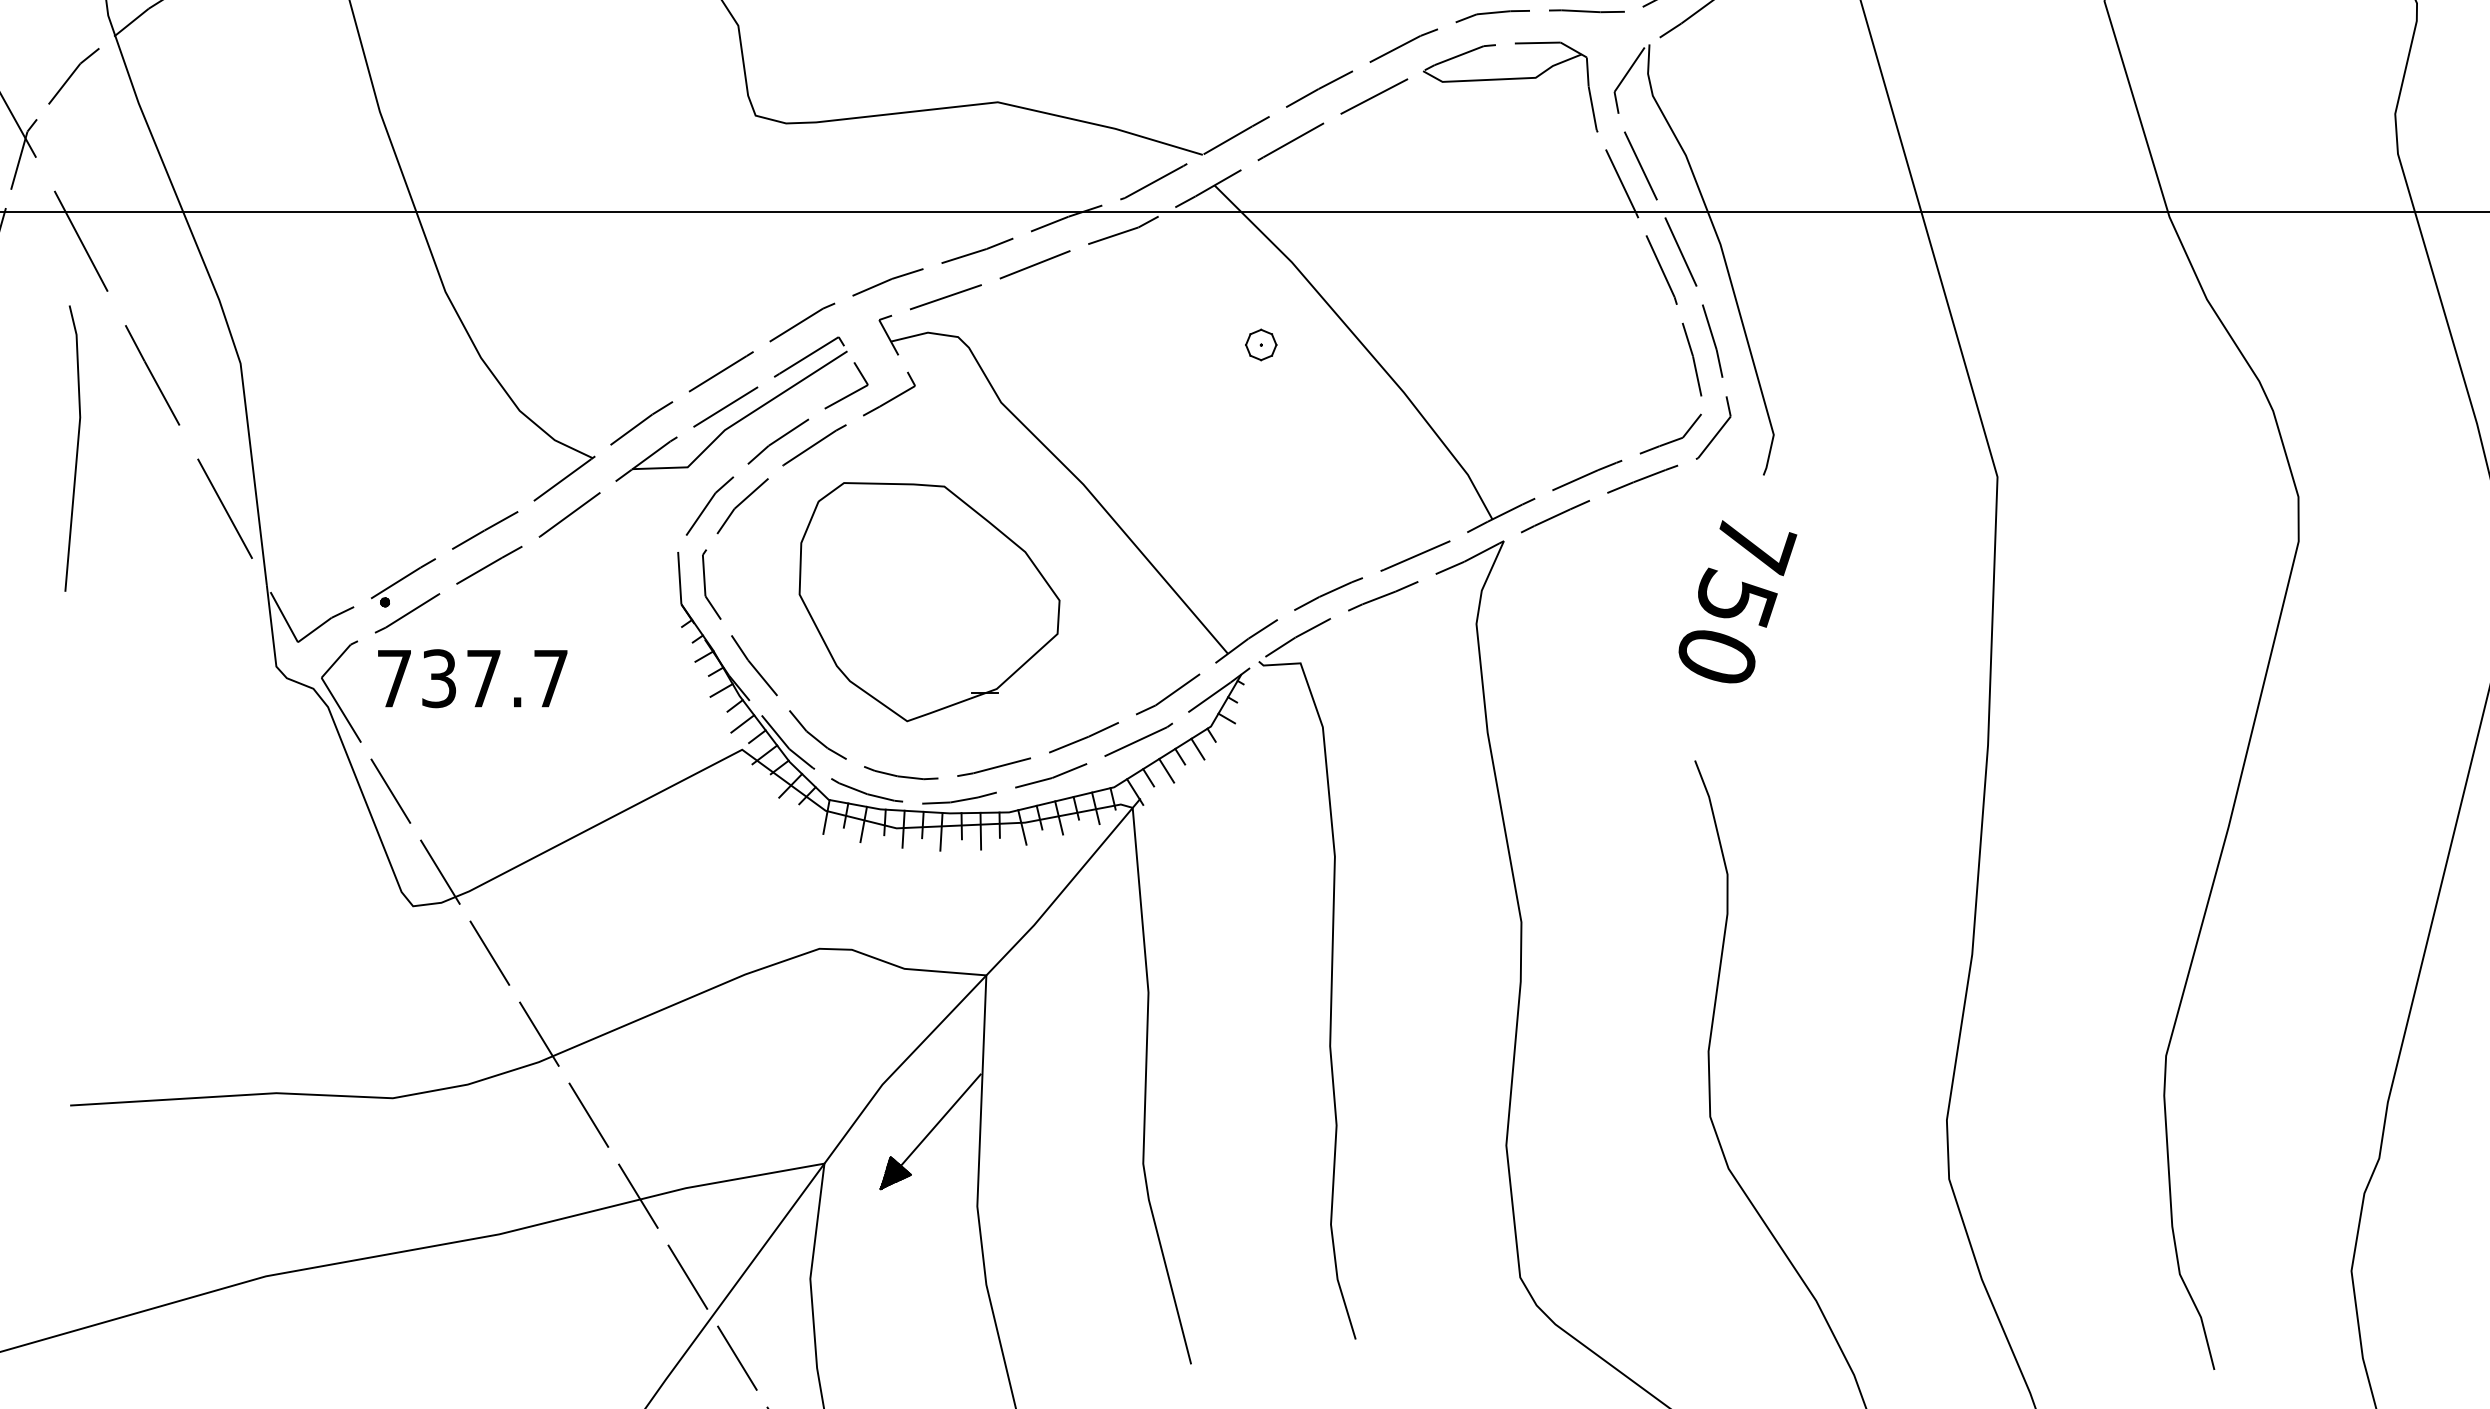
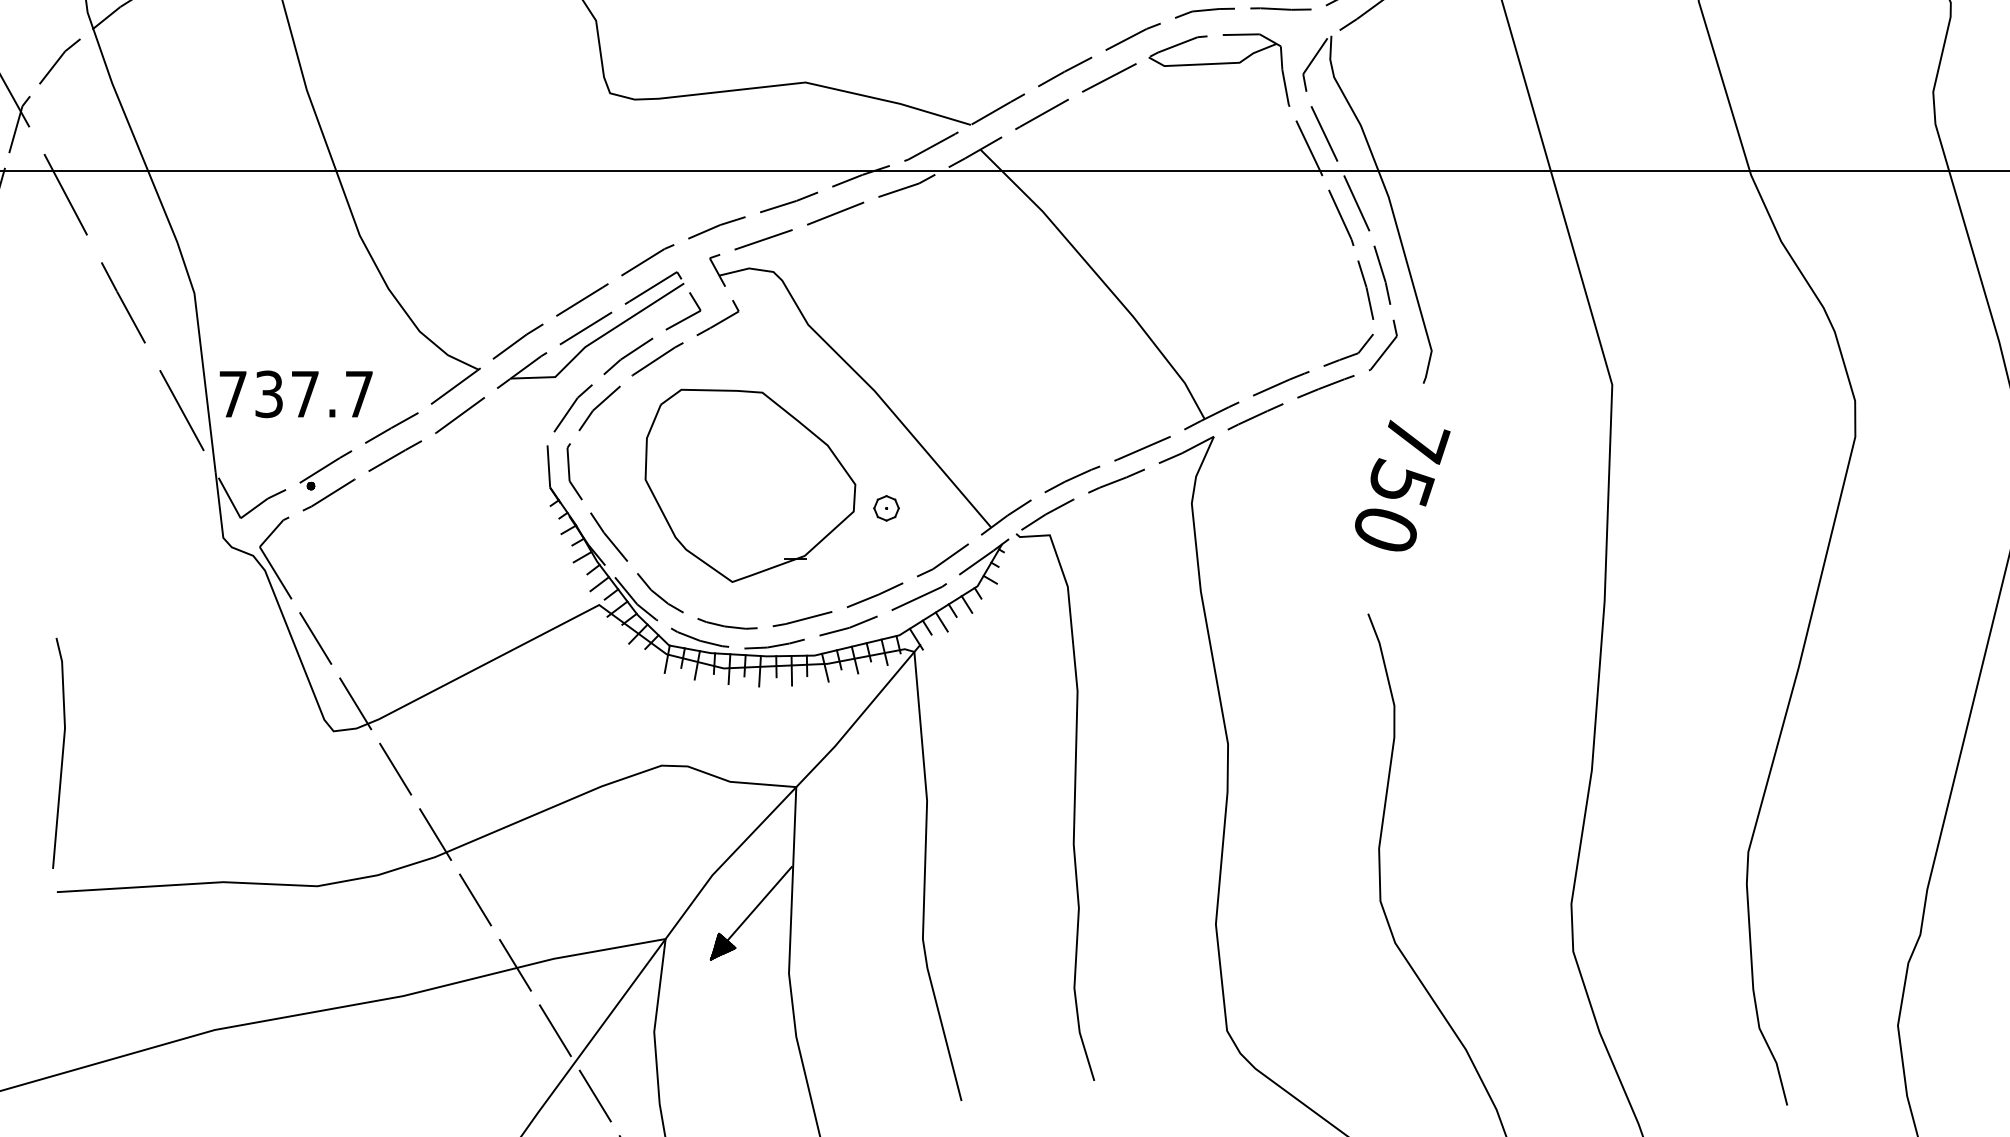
part: (1261, 344) -> (886, 507), moved
line: (76, 448) -> (62, 753), moved
text: (472, 678) -> (296, 394), moved

